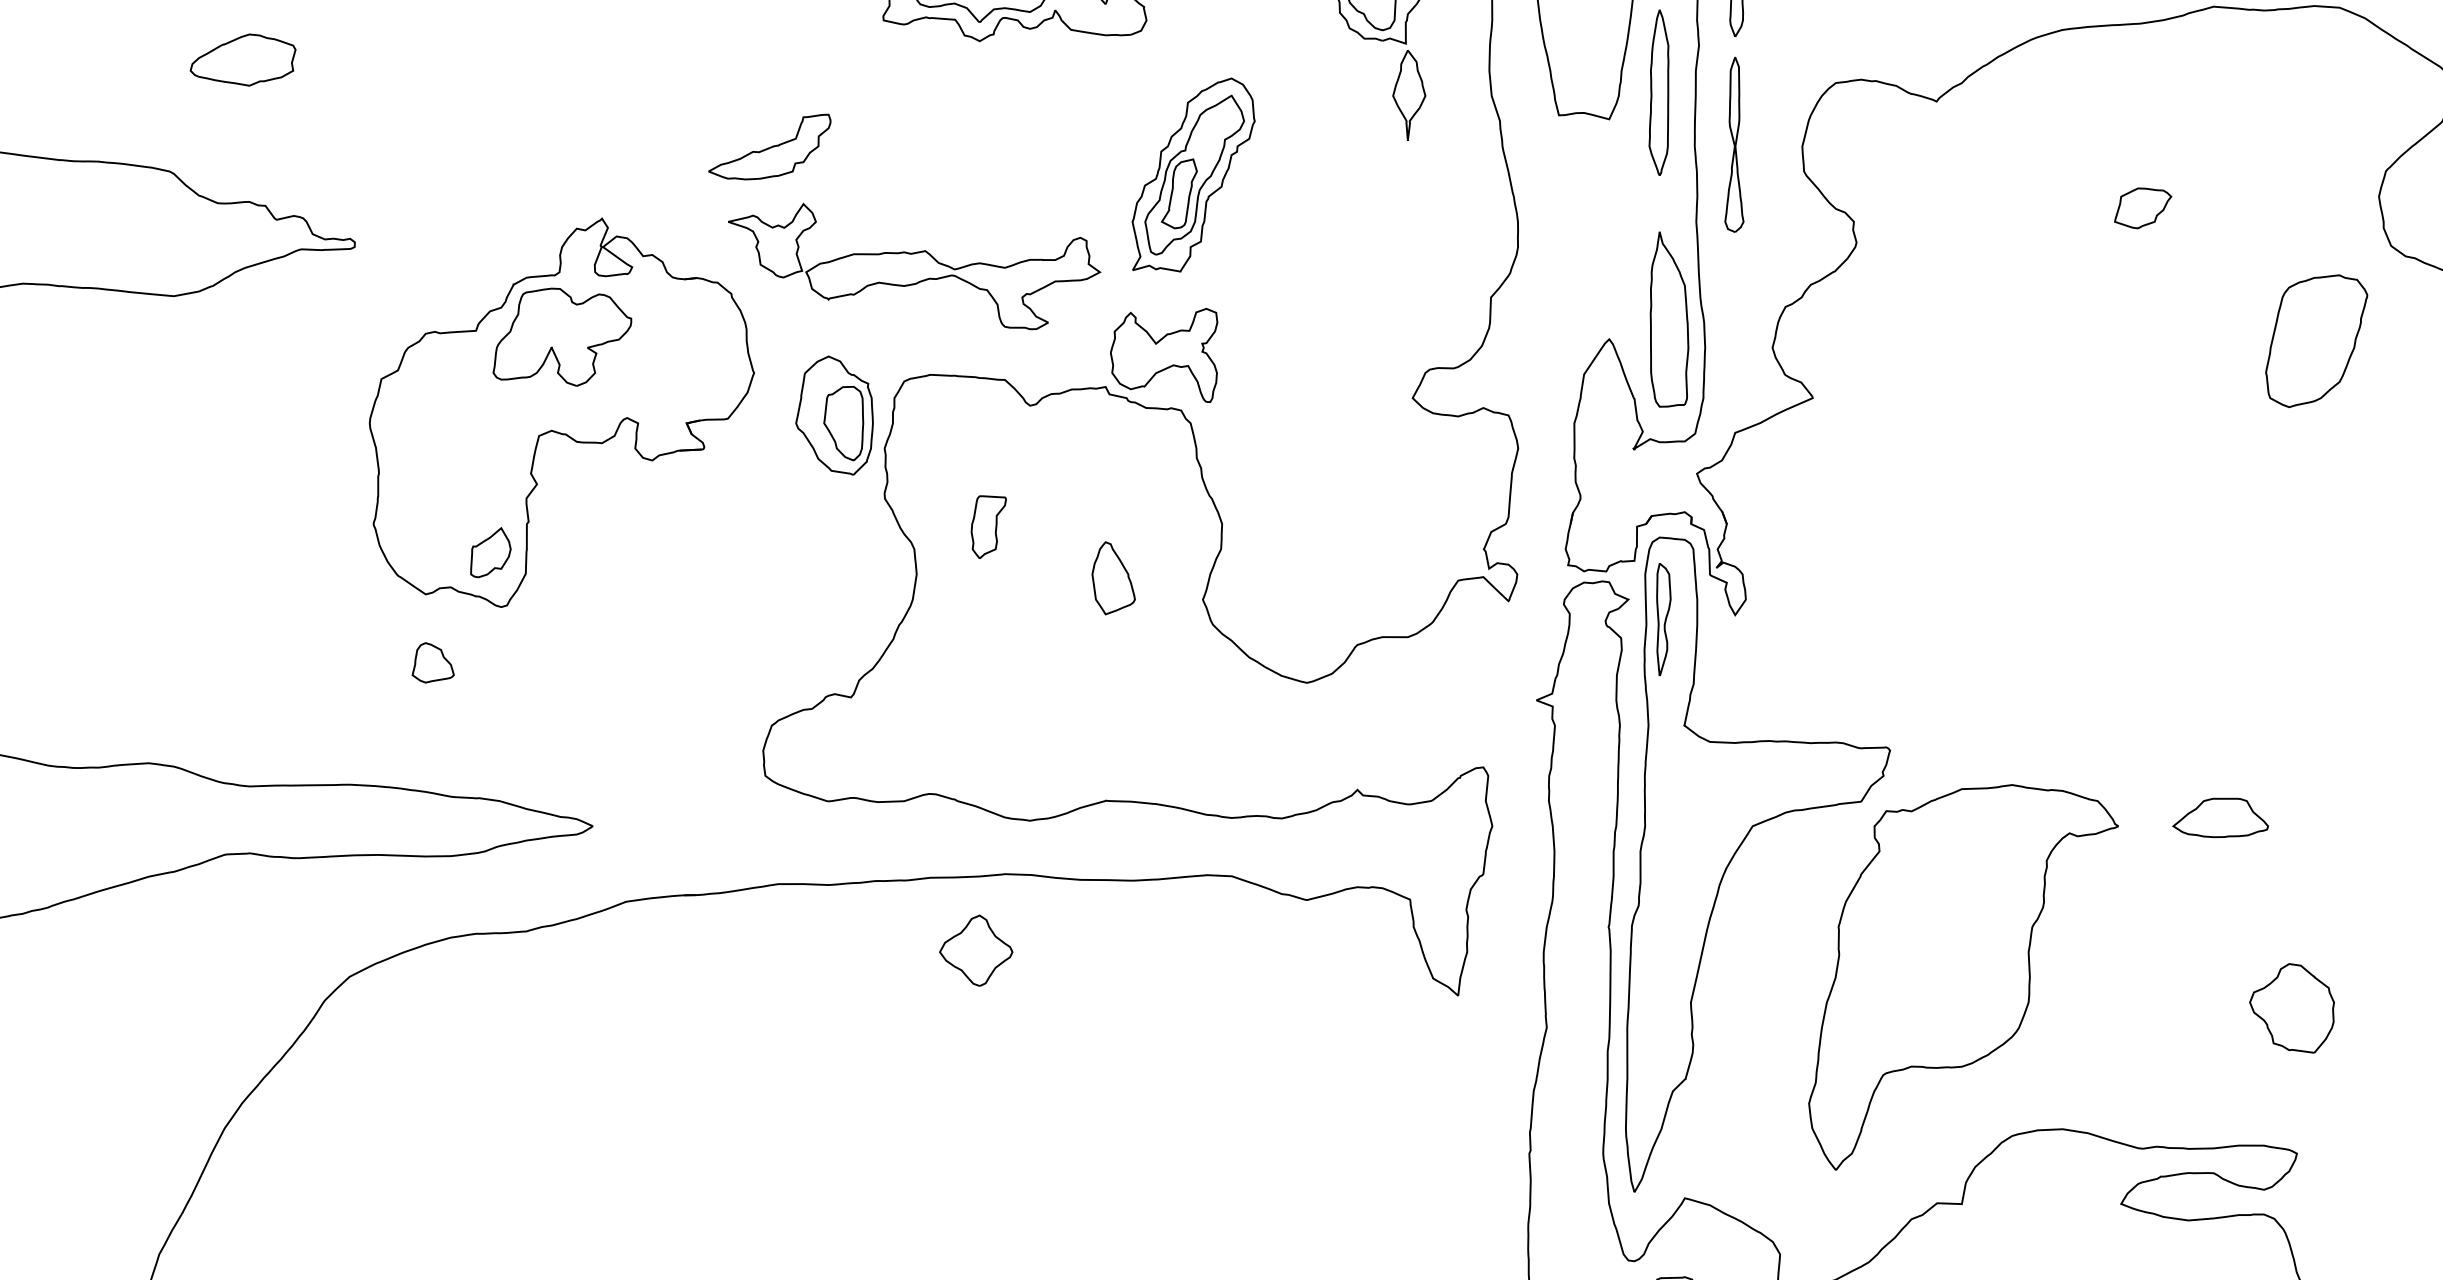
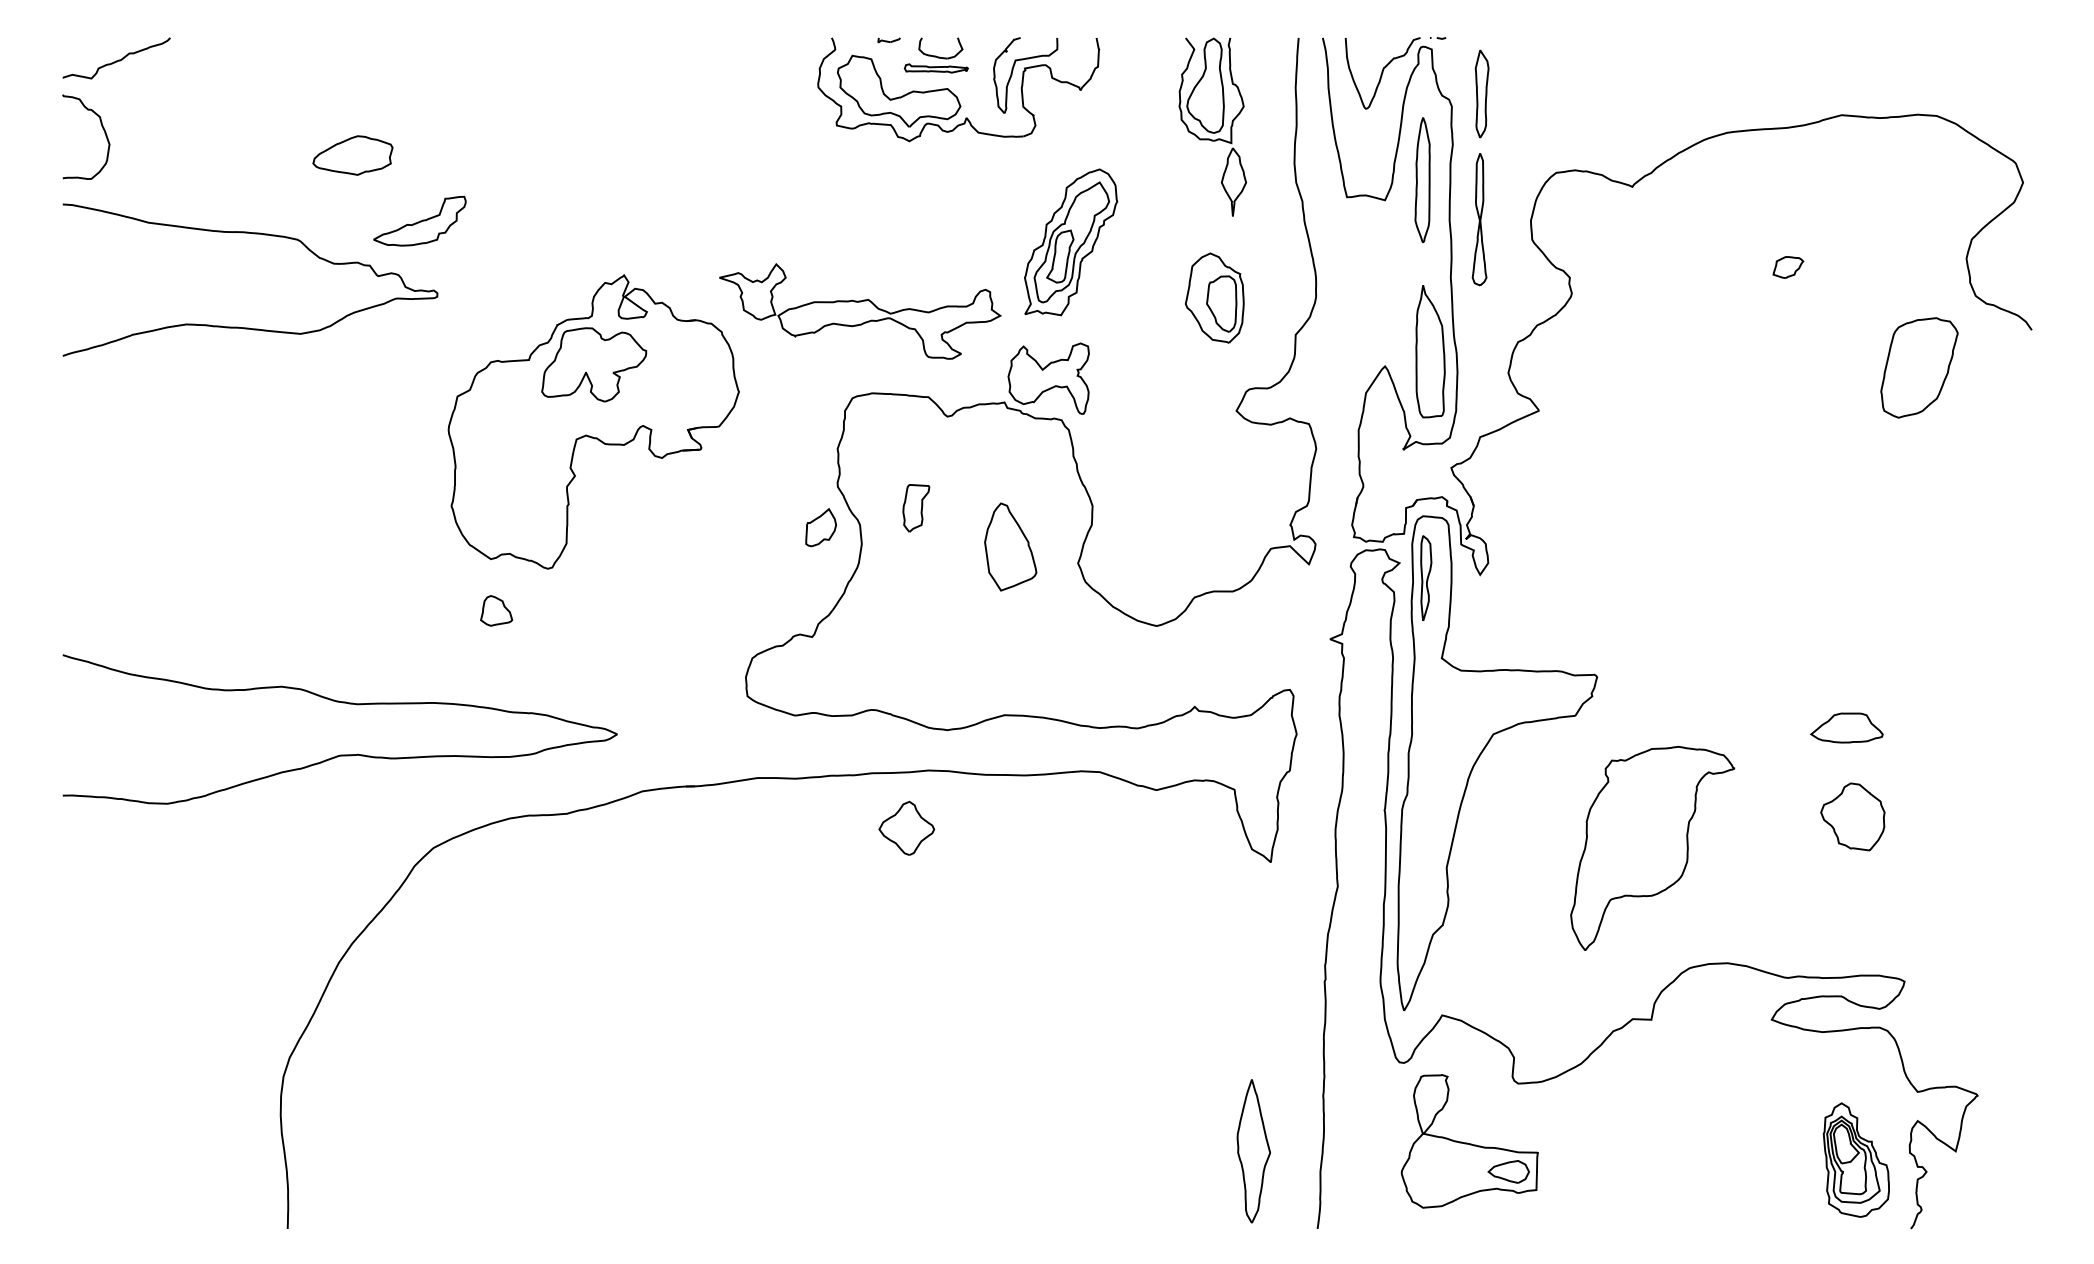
part: (769, 146) -> (419, 220), moved
part: (2143, 208) -> (1788, 267), size x0.7
part: (834, 414) -> (1214, 297), moved
part: (490, 552) -> (820, 527), moved
part: (1113, 577) -> (1010, 546), size x1.6
part: (1963, 977) -> (1652, 848), size x0.7
part: (2291, 1007) -> (1852, 816), moved

